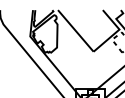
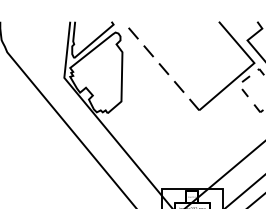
line: (75, 30) -> (160, 65), solid -> dashed

